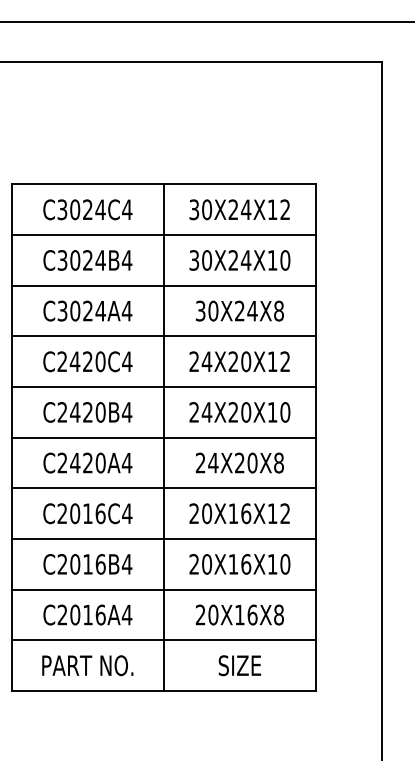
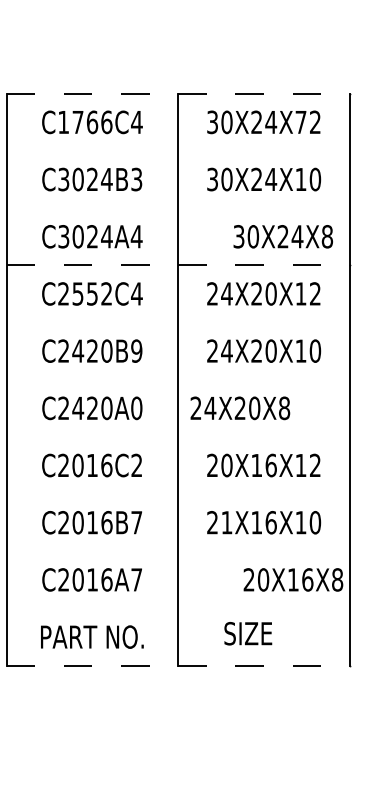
line: (163, 184) -> (177, 93), solid -> dashed
text: (81, 209) -> (85, 122), C3024C4 -> C1766C4
text: (272, 209) -> (300, 122), 30X24X12 -> 30X24X72
line: (163, 235) -> (177, 151), removed
text: (126, 260) -> (136, 179), C3024B4 -> C3024B3
line: (163, 285) -> (177, 207), removed
text: (239, 310) -> (282, 236), moved
line: (163, 336) -> (177, 265), solid -> dashed
text: (87, 361) -> (91, 293), C2420C4 -> C2552C4
line: (163, 387) -> (177, 323), removed
text: (126, 412) -> (136, 351), C2420B4 -> C2420B9
line: (163, 437) -> (177, 379), removed
text: (126, 462) -> (136, 407), C2420A4 -> C2420A0
text: (239, 462) -> (239, 407), moved
line: (163, 488) -> (177, 437), removed
text: (127, 513) -> (137, 465), C2016C4 -> C2016C2
line: (163, 539) -> (177, 494), removed
text: (126, 564) -> (136, 522), C2016B4 -> C2016B7
text: (207, 564) -> (227, 522), 20X16X10 -> 21X16X10
line: (163, 589) -> (177, 551), removed
text: (239, 614) -> (292, 579), moved
text: (126, 615) -> (136, 580), C2016A4 -> C2016A7
line: (163, 640) -> (177, 608), removed
text: (239, 665) -> (247, 633), moved
line: (163, 691) -> (177, 666), solid -> dashed

